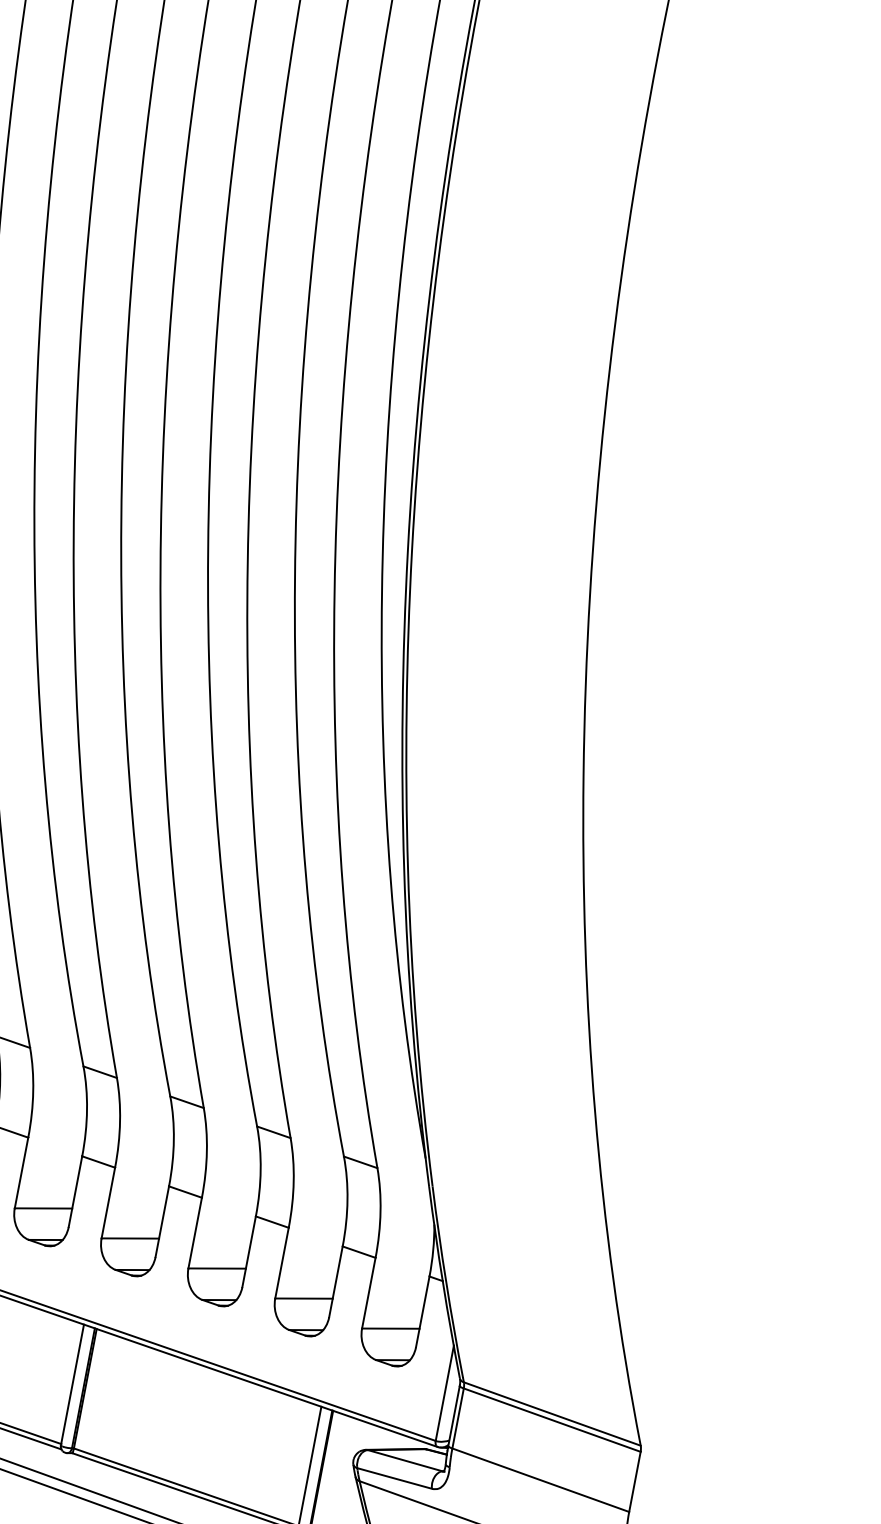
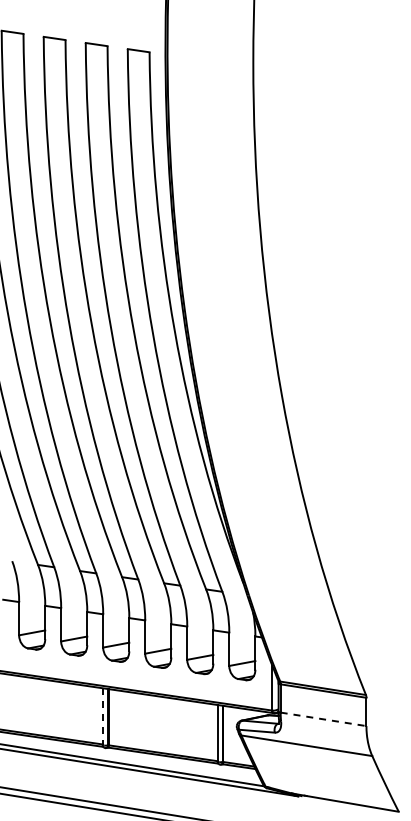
line: (71, 1386) -> (102, 717), solid -> dashed
line: (542, 1480) -> (324, 719), solid -> dashed

